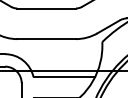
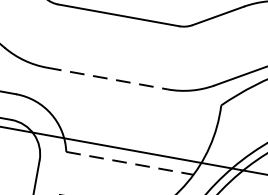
line: (47, 39) -> (109, 79), solid -> dashed
line: (64, 77) -> (130, 164), solid -> dashed

